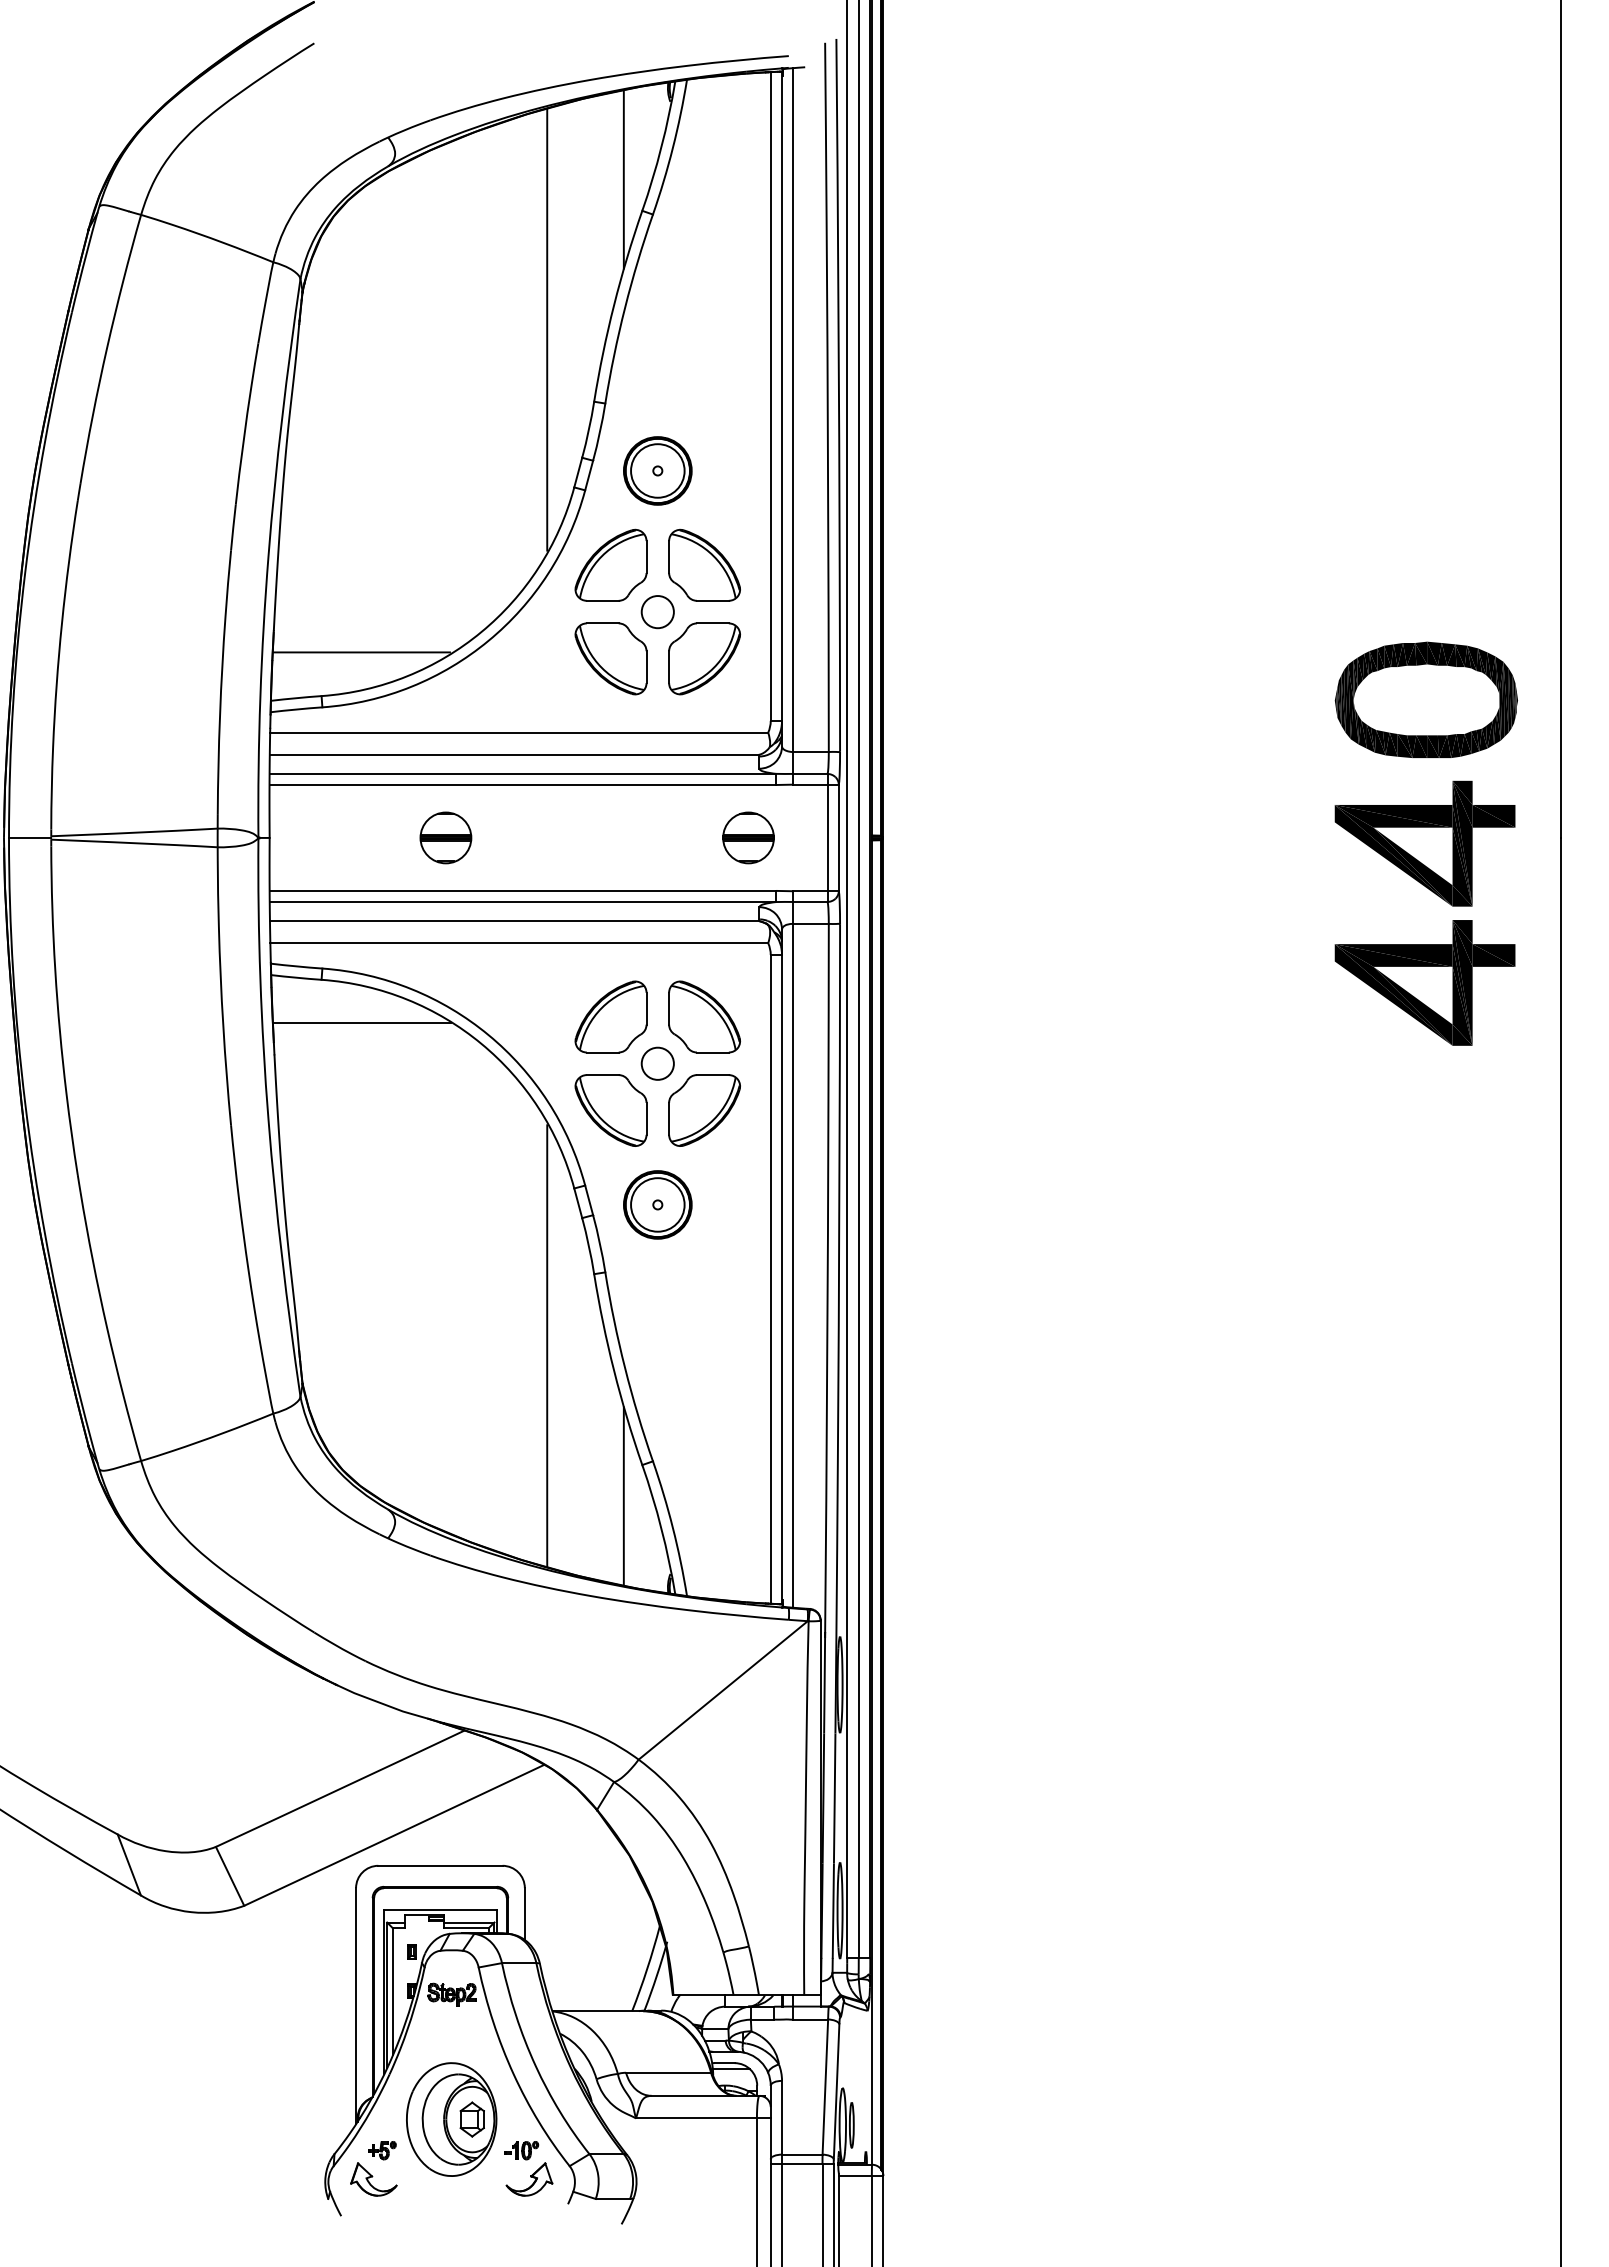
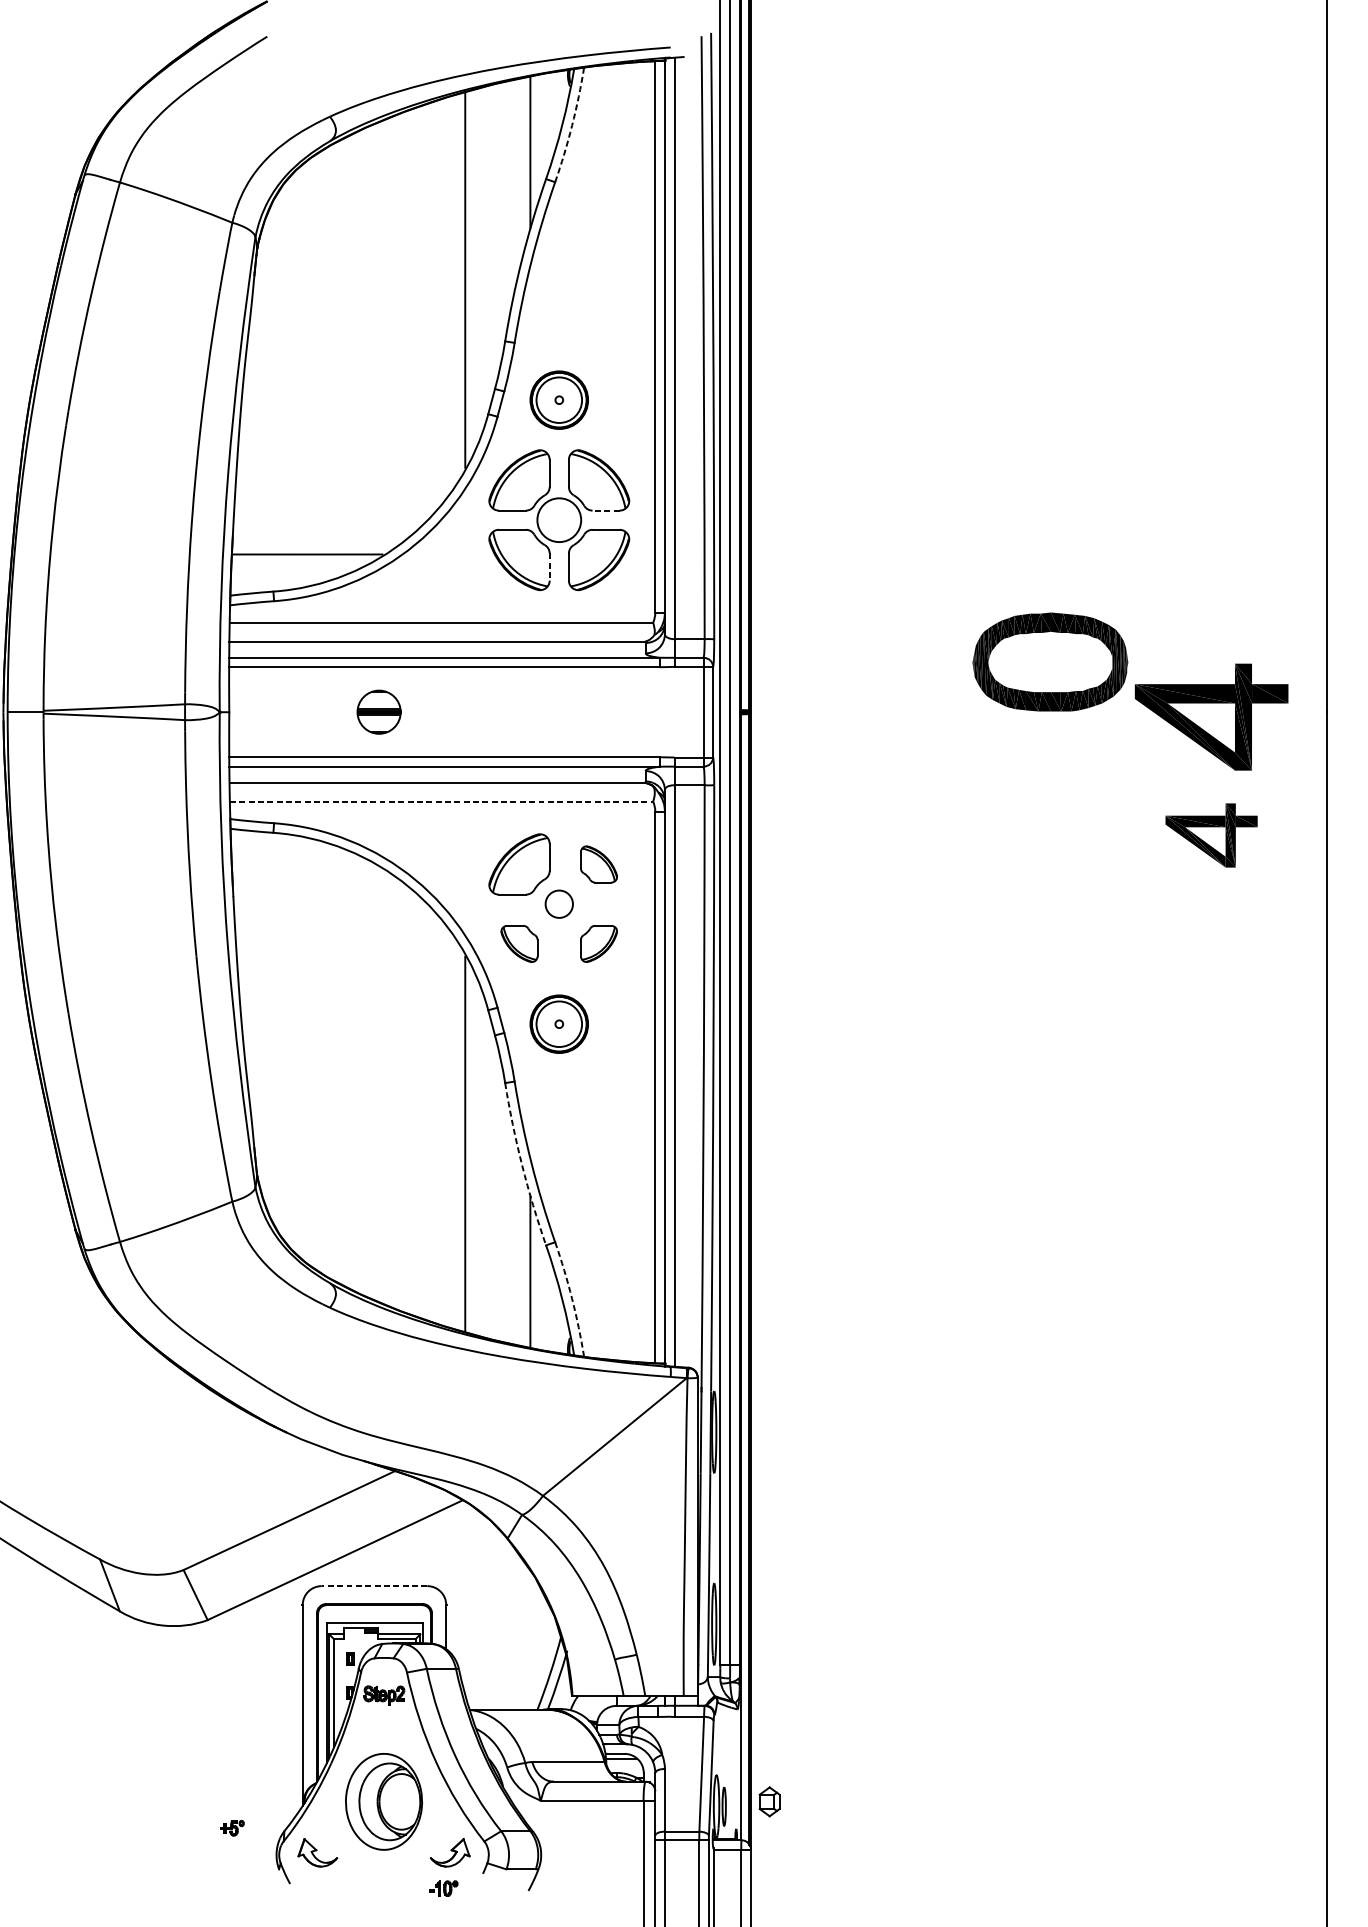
arc: (672, 147) -> (571, 125), solid -> dashed
line: (712, 600) -> (605, 510), solid -> dashed
circle: (657, 612) -> (559, 520), size x1.6
line: (646, 667) -> (549, 567), solid -> dashed
part: (1425, 699) -> (1049, 661), moved
part: (748, 837) -> (636, 711), removed
line: (519, 943) -> (441, 801), solid -> dashed
part: (1424, 982) -> (1211, 835), size x0.6
part: (704, 1016) -> (598, 864), size x0.6
line: (361, 1023) -> (307, 869), removed
part: (610, 1110) -> (519, 943), size x0.6
part: (704, 1110) -> (598, 943), size x0.6
arc: (614, 1370) -> (522, 1164), solid -> dashed
arc: (672, 1527) -> (571, 1298), solid -> dashed
line: (439, 1865) -> (373, 1585), solid -> dashed
part: (471, 2119) -> (769, 1801), moved
part: (382, 2150) -> (232, 1828), moved
part: (521, 2150) -> (443, 1888), moved

